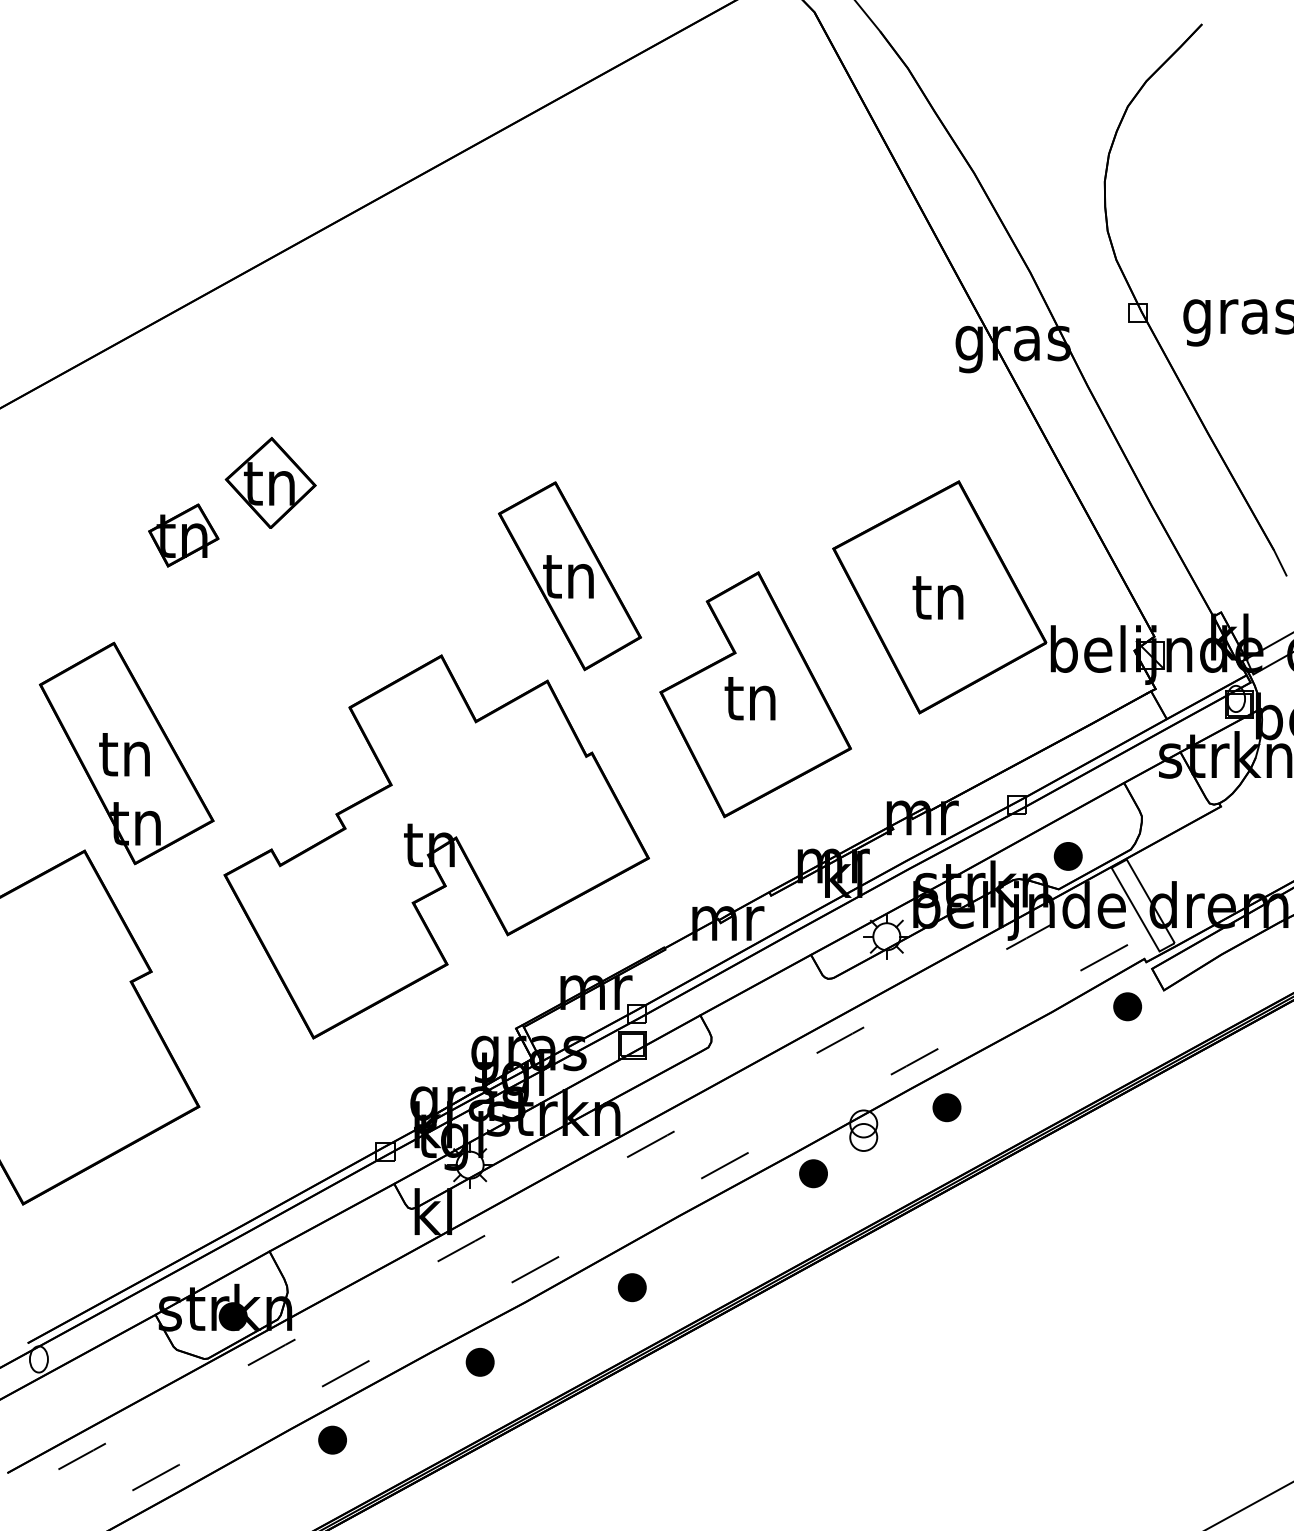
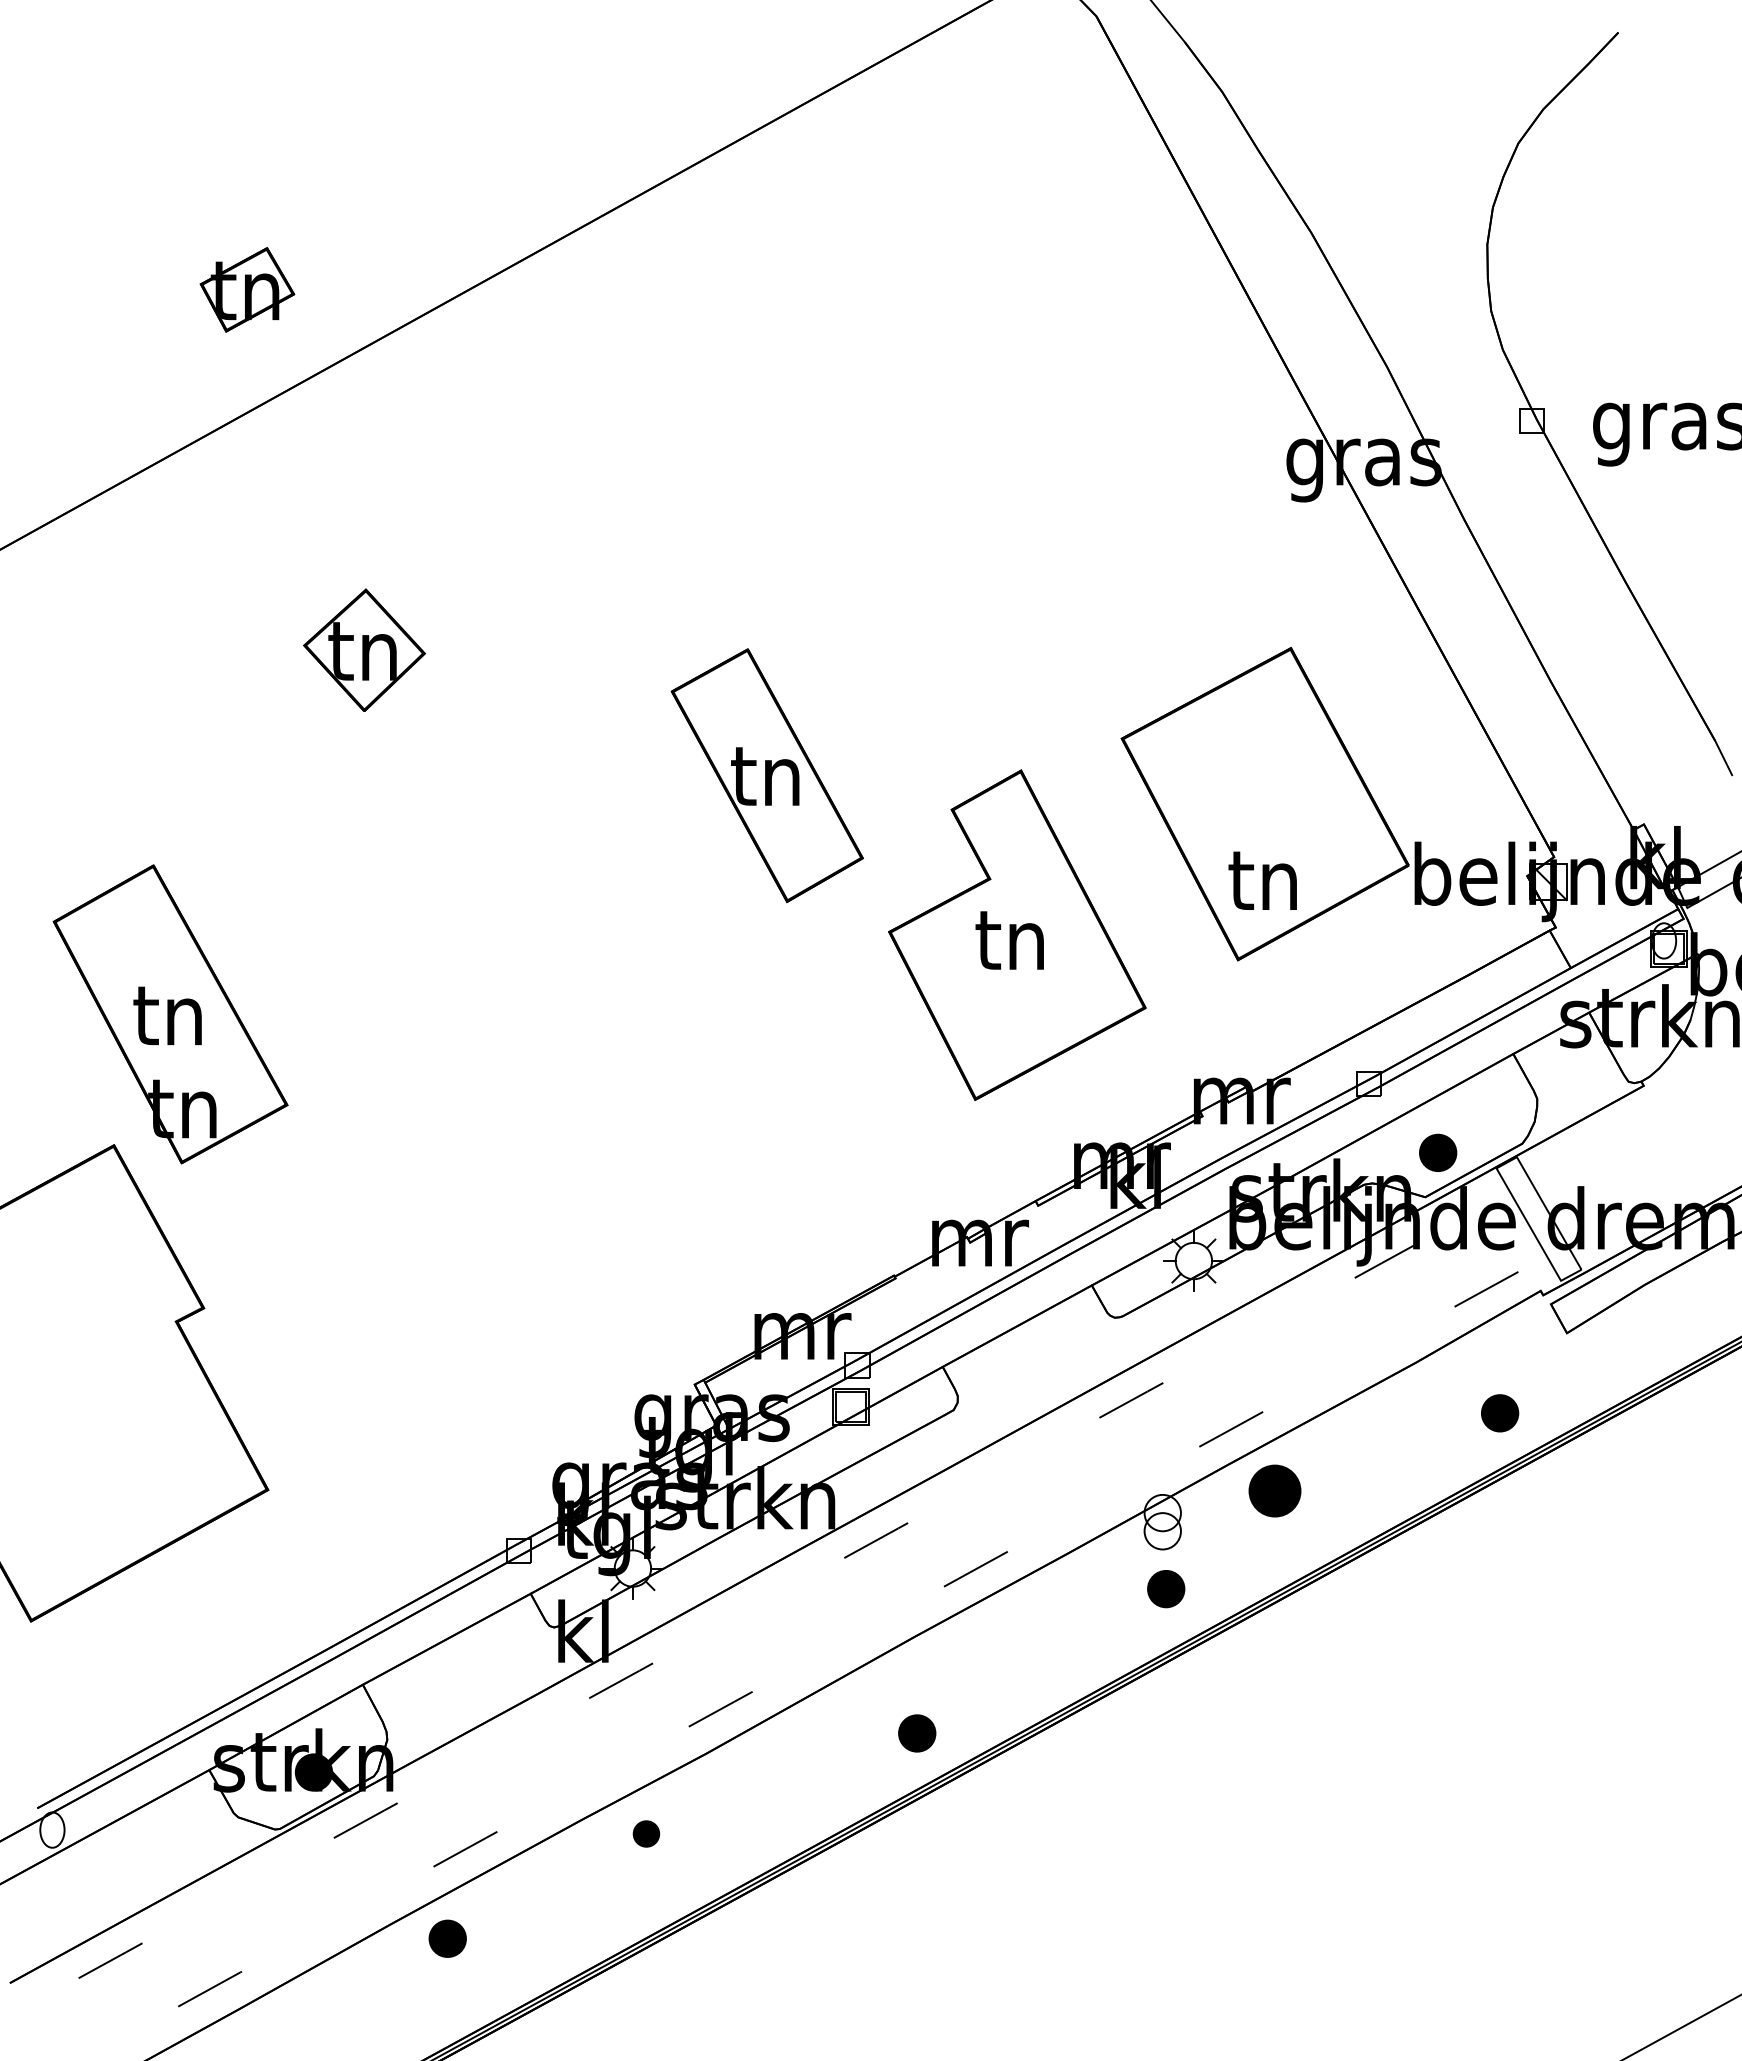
part: (183, 535) -> (247, 289), moved
text: (937, 597) -> (1262, 880), moved
part: (436, 847) -> (587, 1140), removed
part: (1127, 1006) -> (1500, 1413), moved
part: (946, 1107) -> (1274, 1491), size x1.4
part: (813, 1174) -> (1166, 1589), moved
part: (632, 1287) -> (917, 1733), moved
part: (480, 1361) -> (646, 1833), size x0.7

